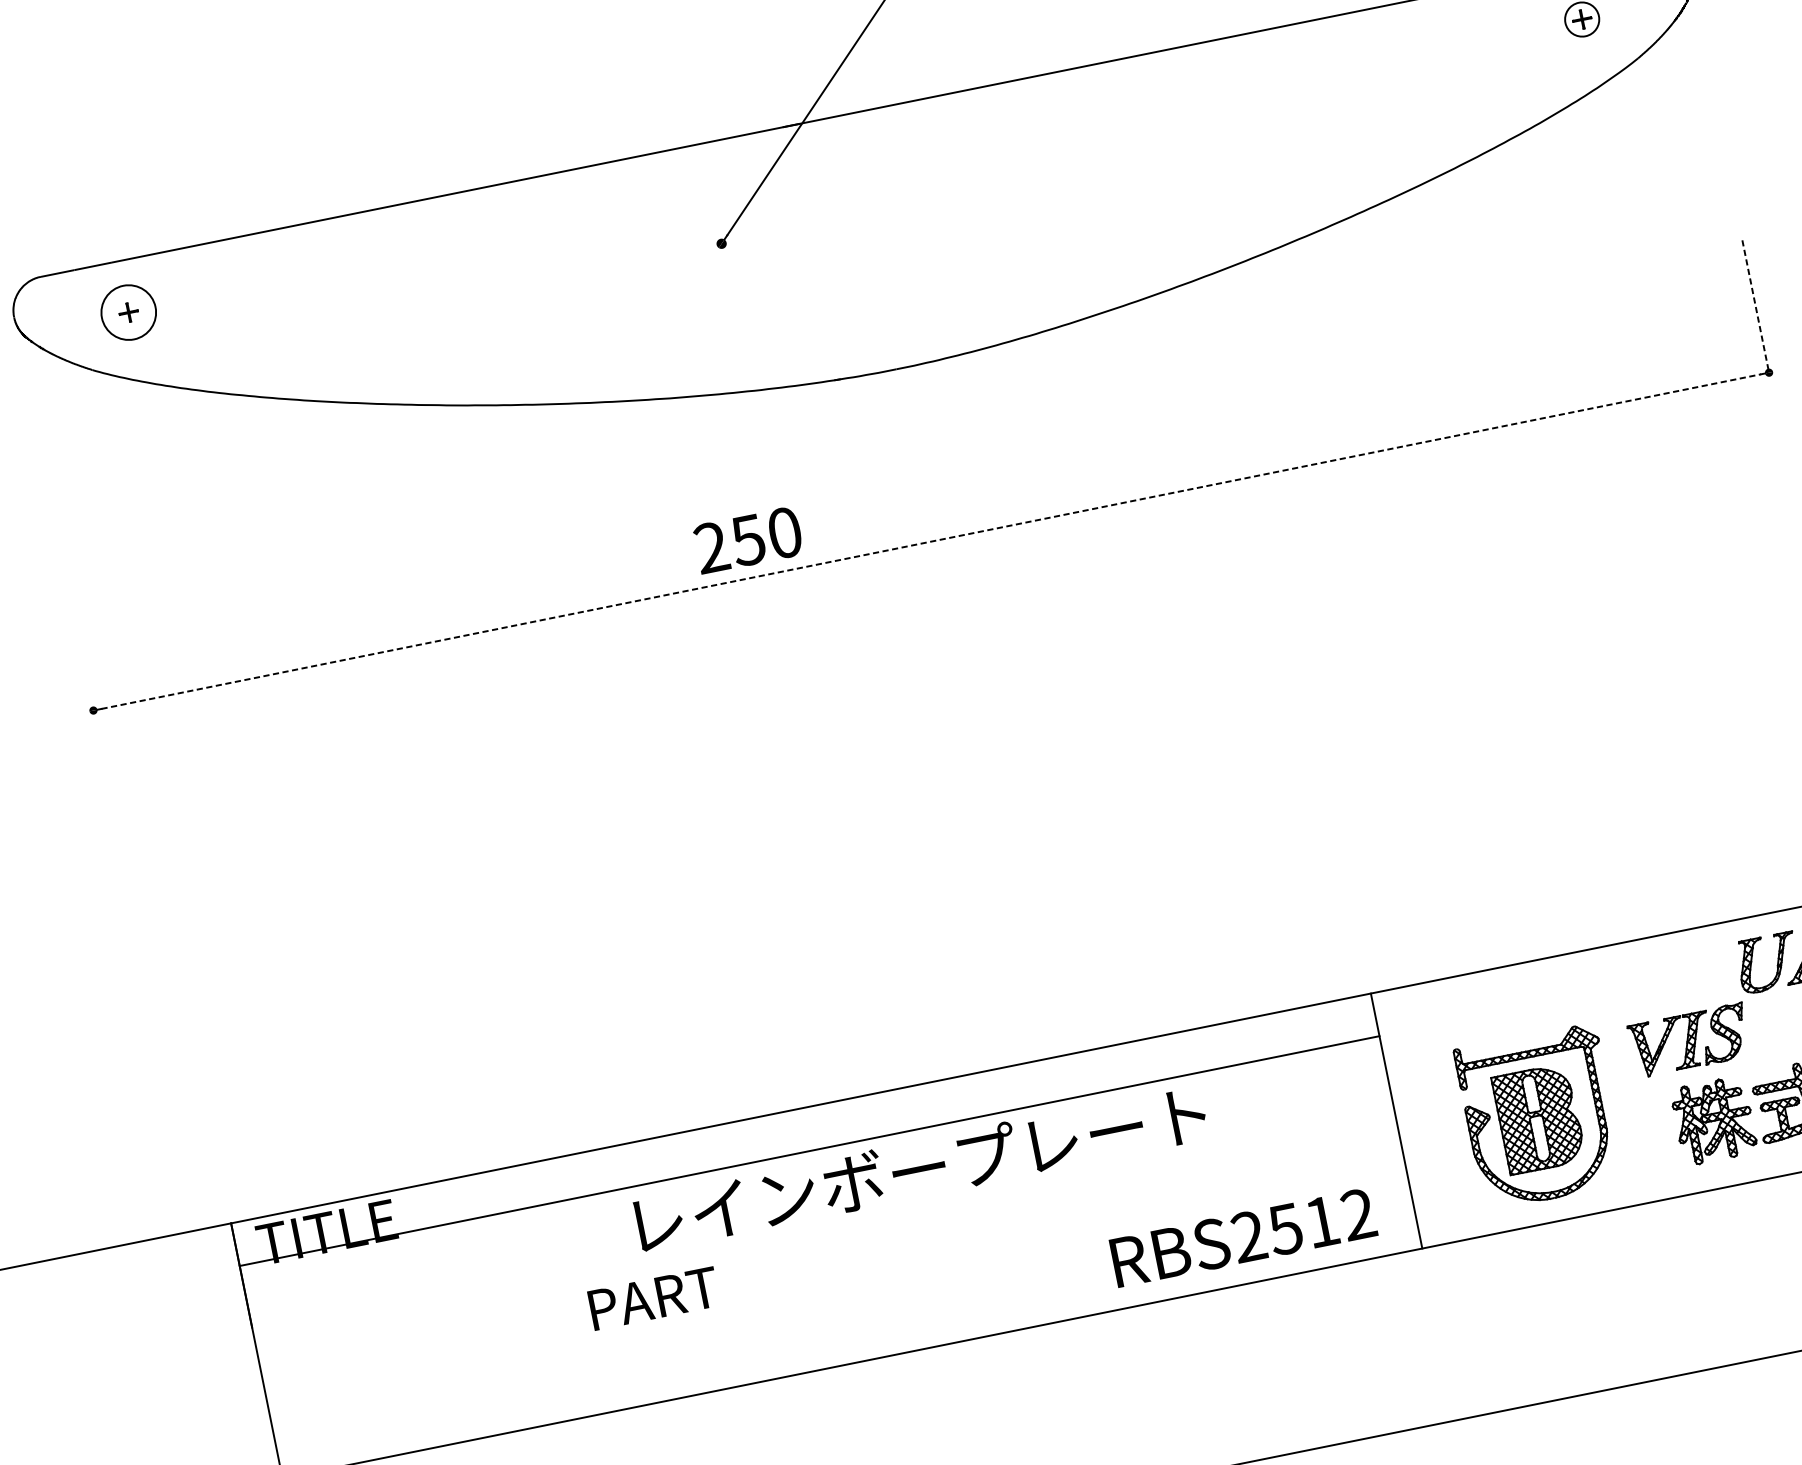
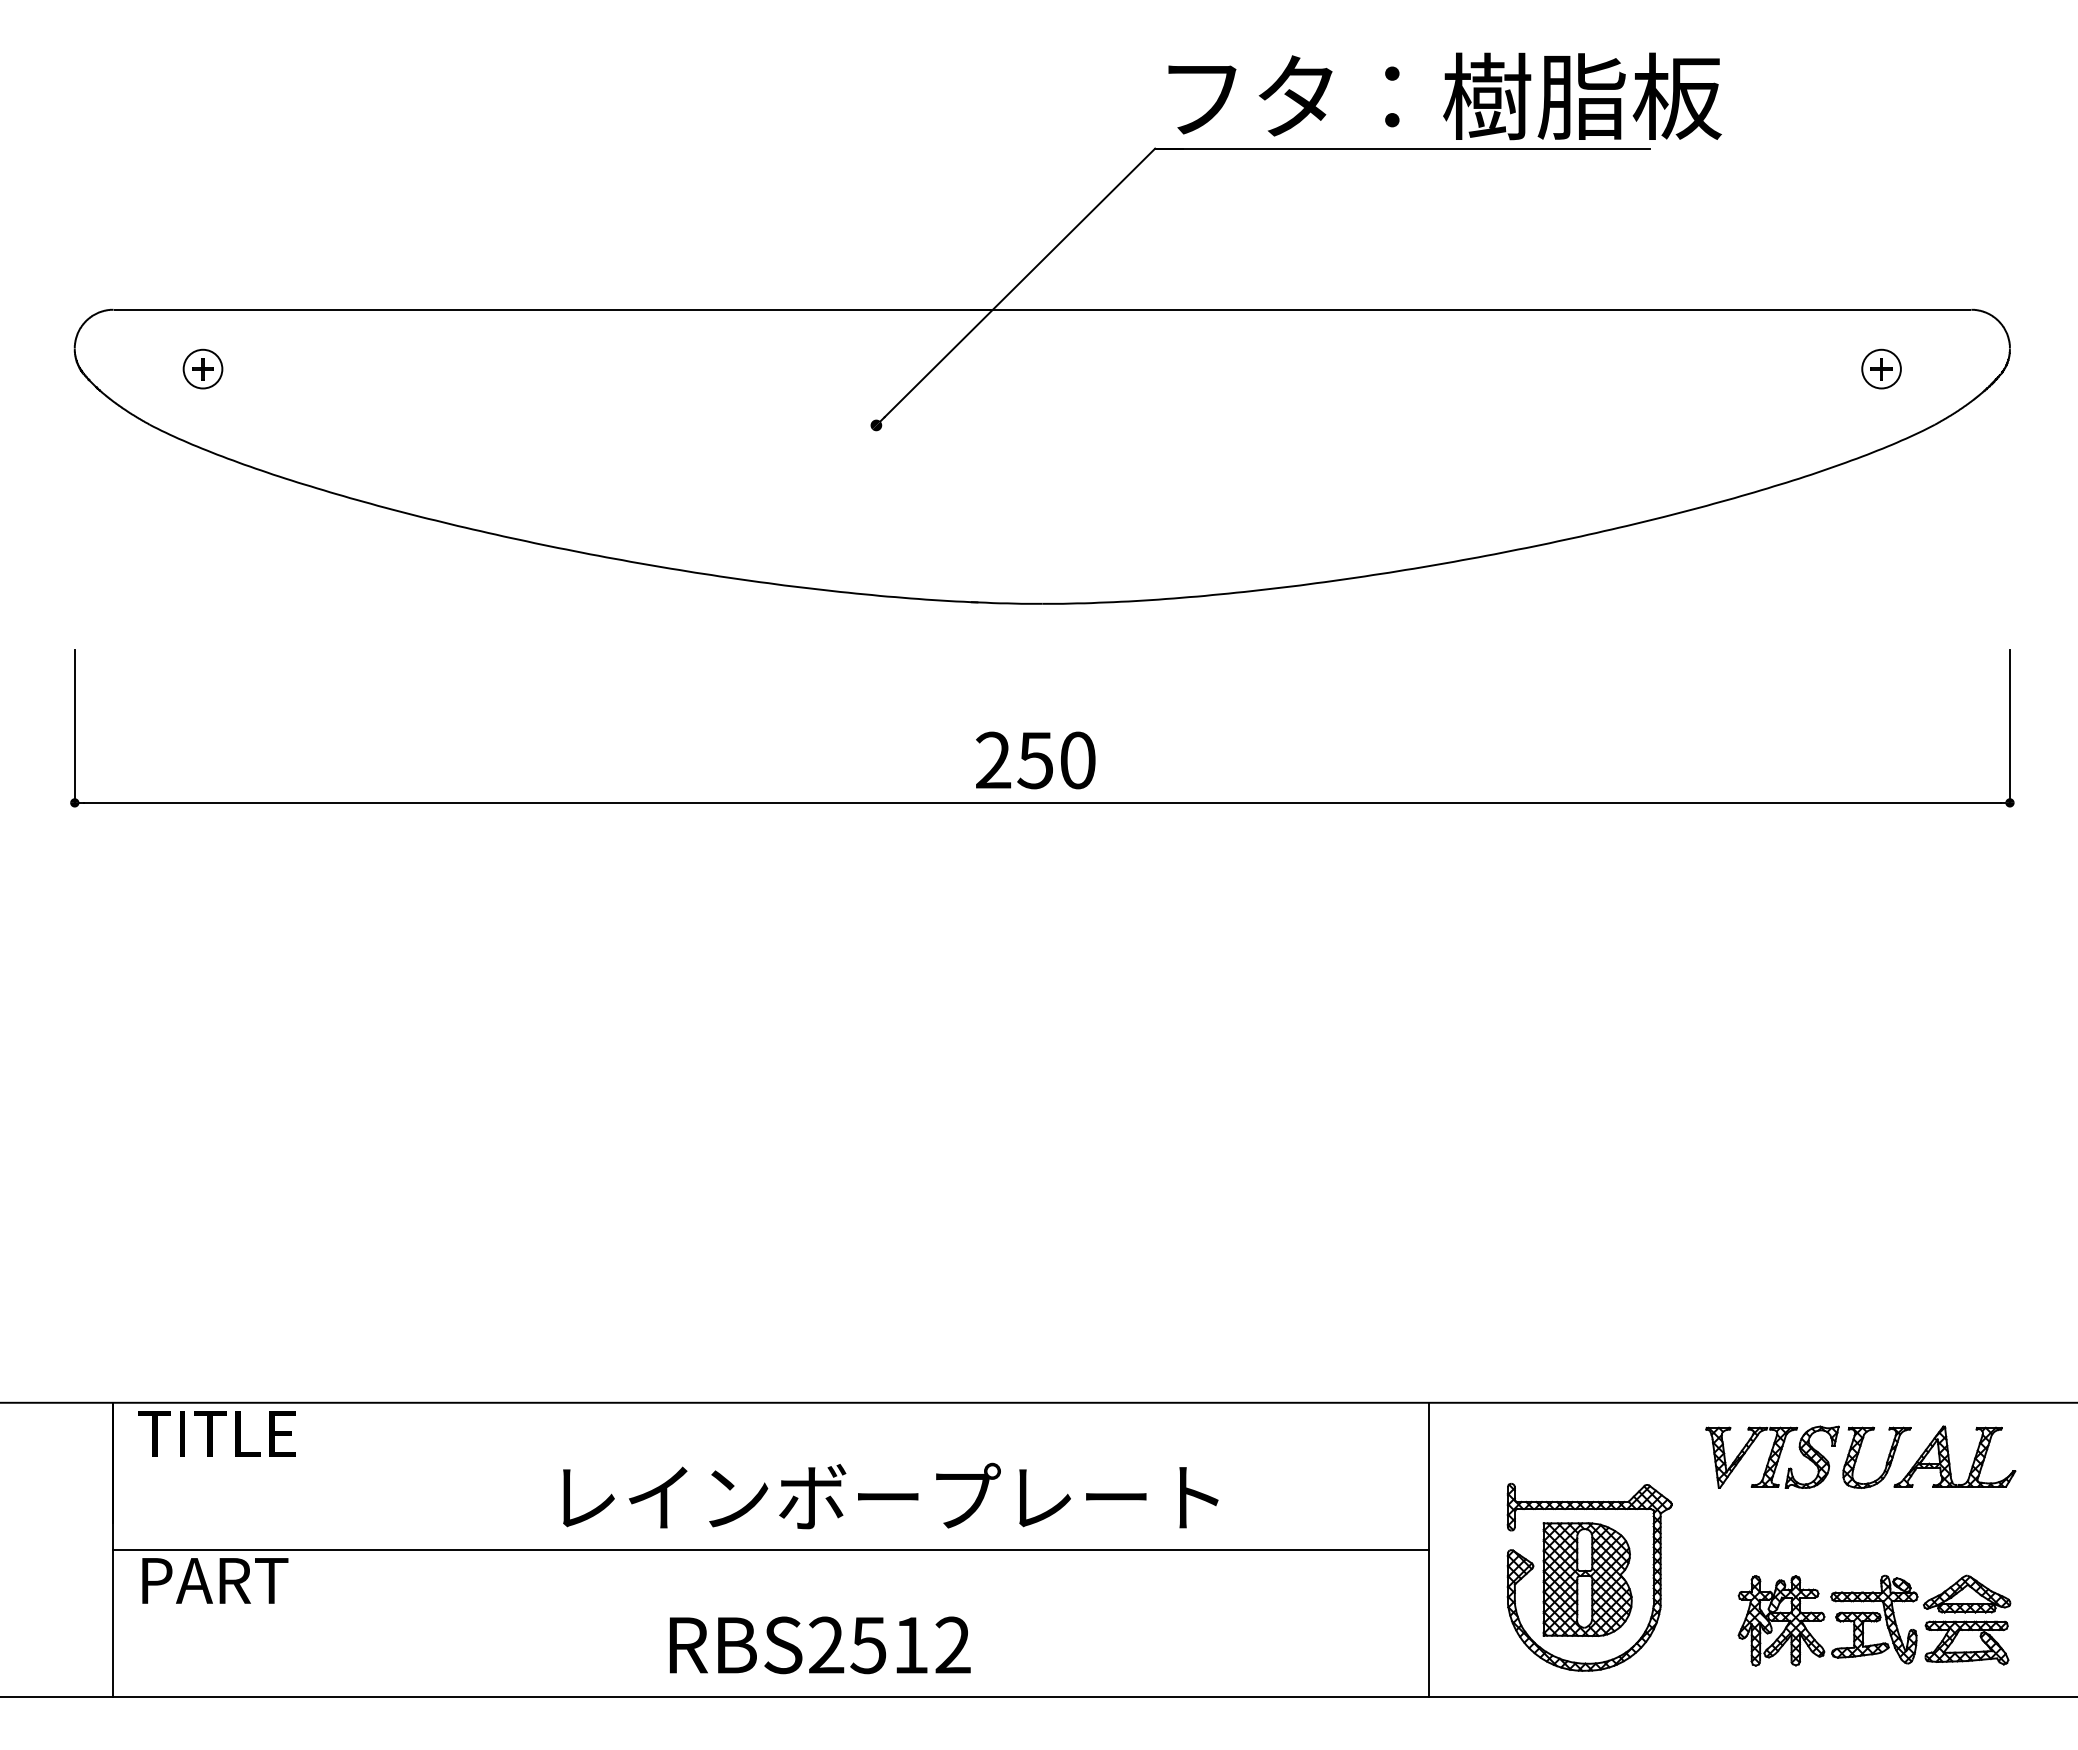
line: (1755, 306) -> (2009, 726), dashed -> solid
circle: (128, 312) -> (202, 368), size x0.62
text: (748, 540) -> (1035, 760), moved
line: (931, 541) -> (1042, 802), dashed -> solid
line: (79, 644) -> (74, 726), added
part: (1689, 1039) -> (1772, 1456), moved
line: (809, 1151) -> (770, 1550), moved
text: (1243, 1237) -> (820, 1645), moved
text: (654, 1298) -> (215, 1580), moved

